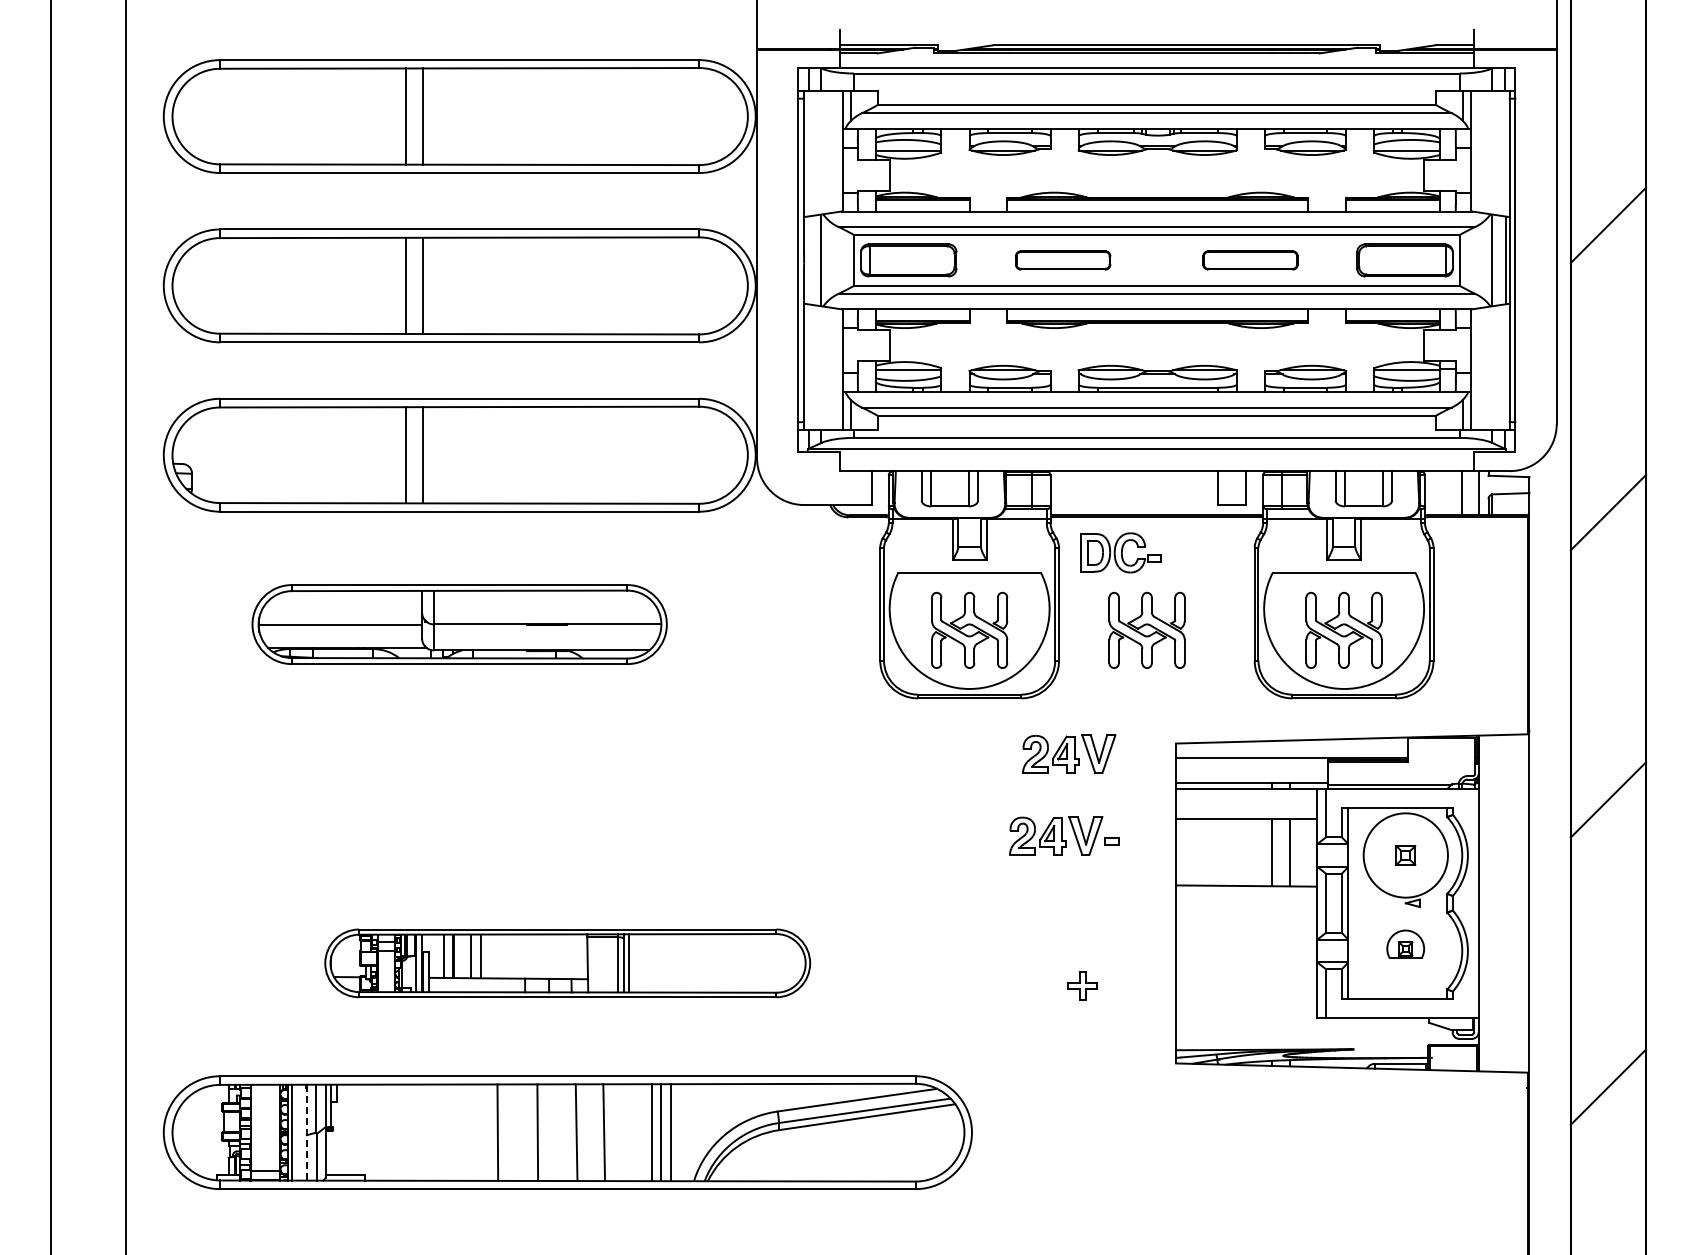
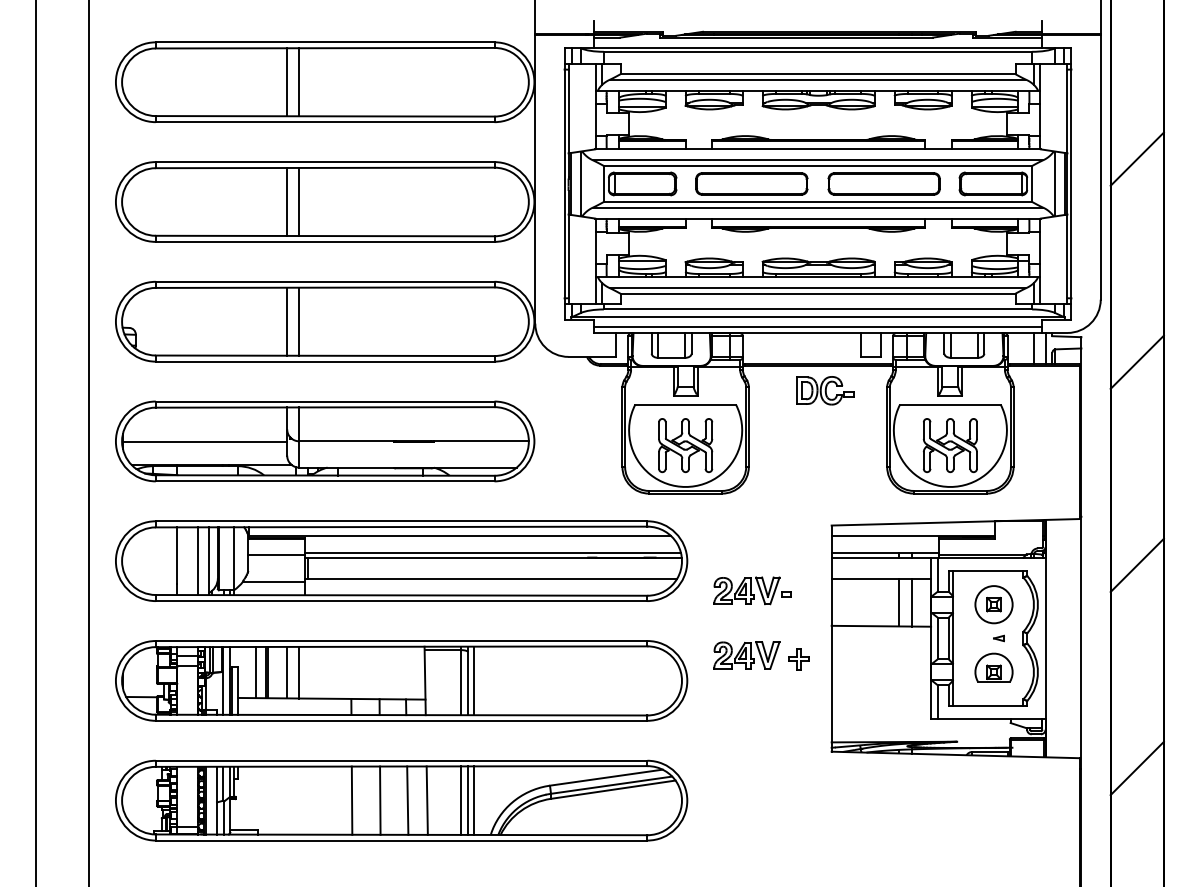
line: (807, 260) -> (571, 184), added
part: (1062, 260) -> (751, 184), size x1.67
part: (1250, 260) -> (884, 184), size x1.67
line: (1156, 462) -> (817, 326), added
part: (1120, 552) -> (824, 390), moved
part: (459, 624) -> (324, 441), size x1.43
part: (1146, 629) -> (810, 444), removed
part: (1069, 753) -> (747, 654), moved
part: (567, 793) -> (401, 560), added
circle: (1405, 855) -> (993, 604), size x0.62
part: (1405, 943) -> (993, 666), size x1.43
part: (567, 963) -> (401, 681), size x1.67
part: (1082, 985) -> (798, 659), moved
line: (306, 1132) -> (216, 800), dashed -> solid

